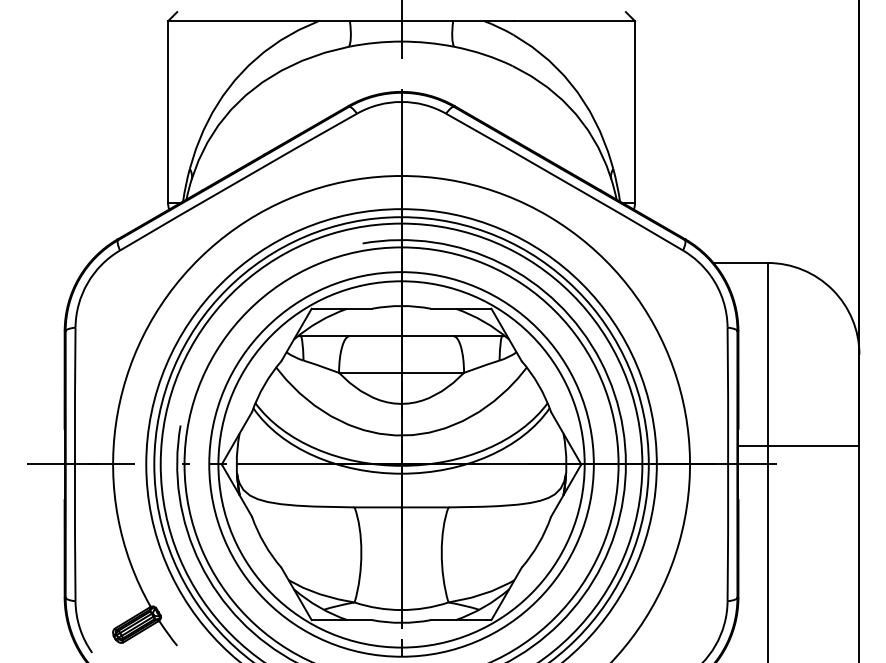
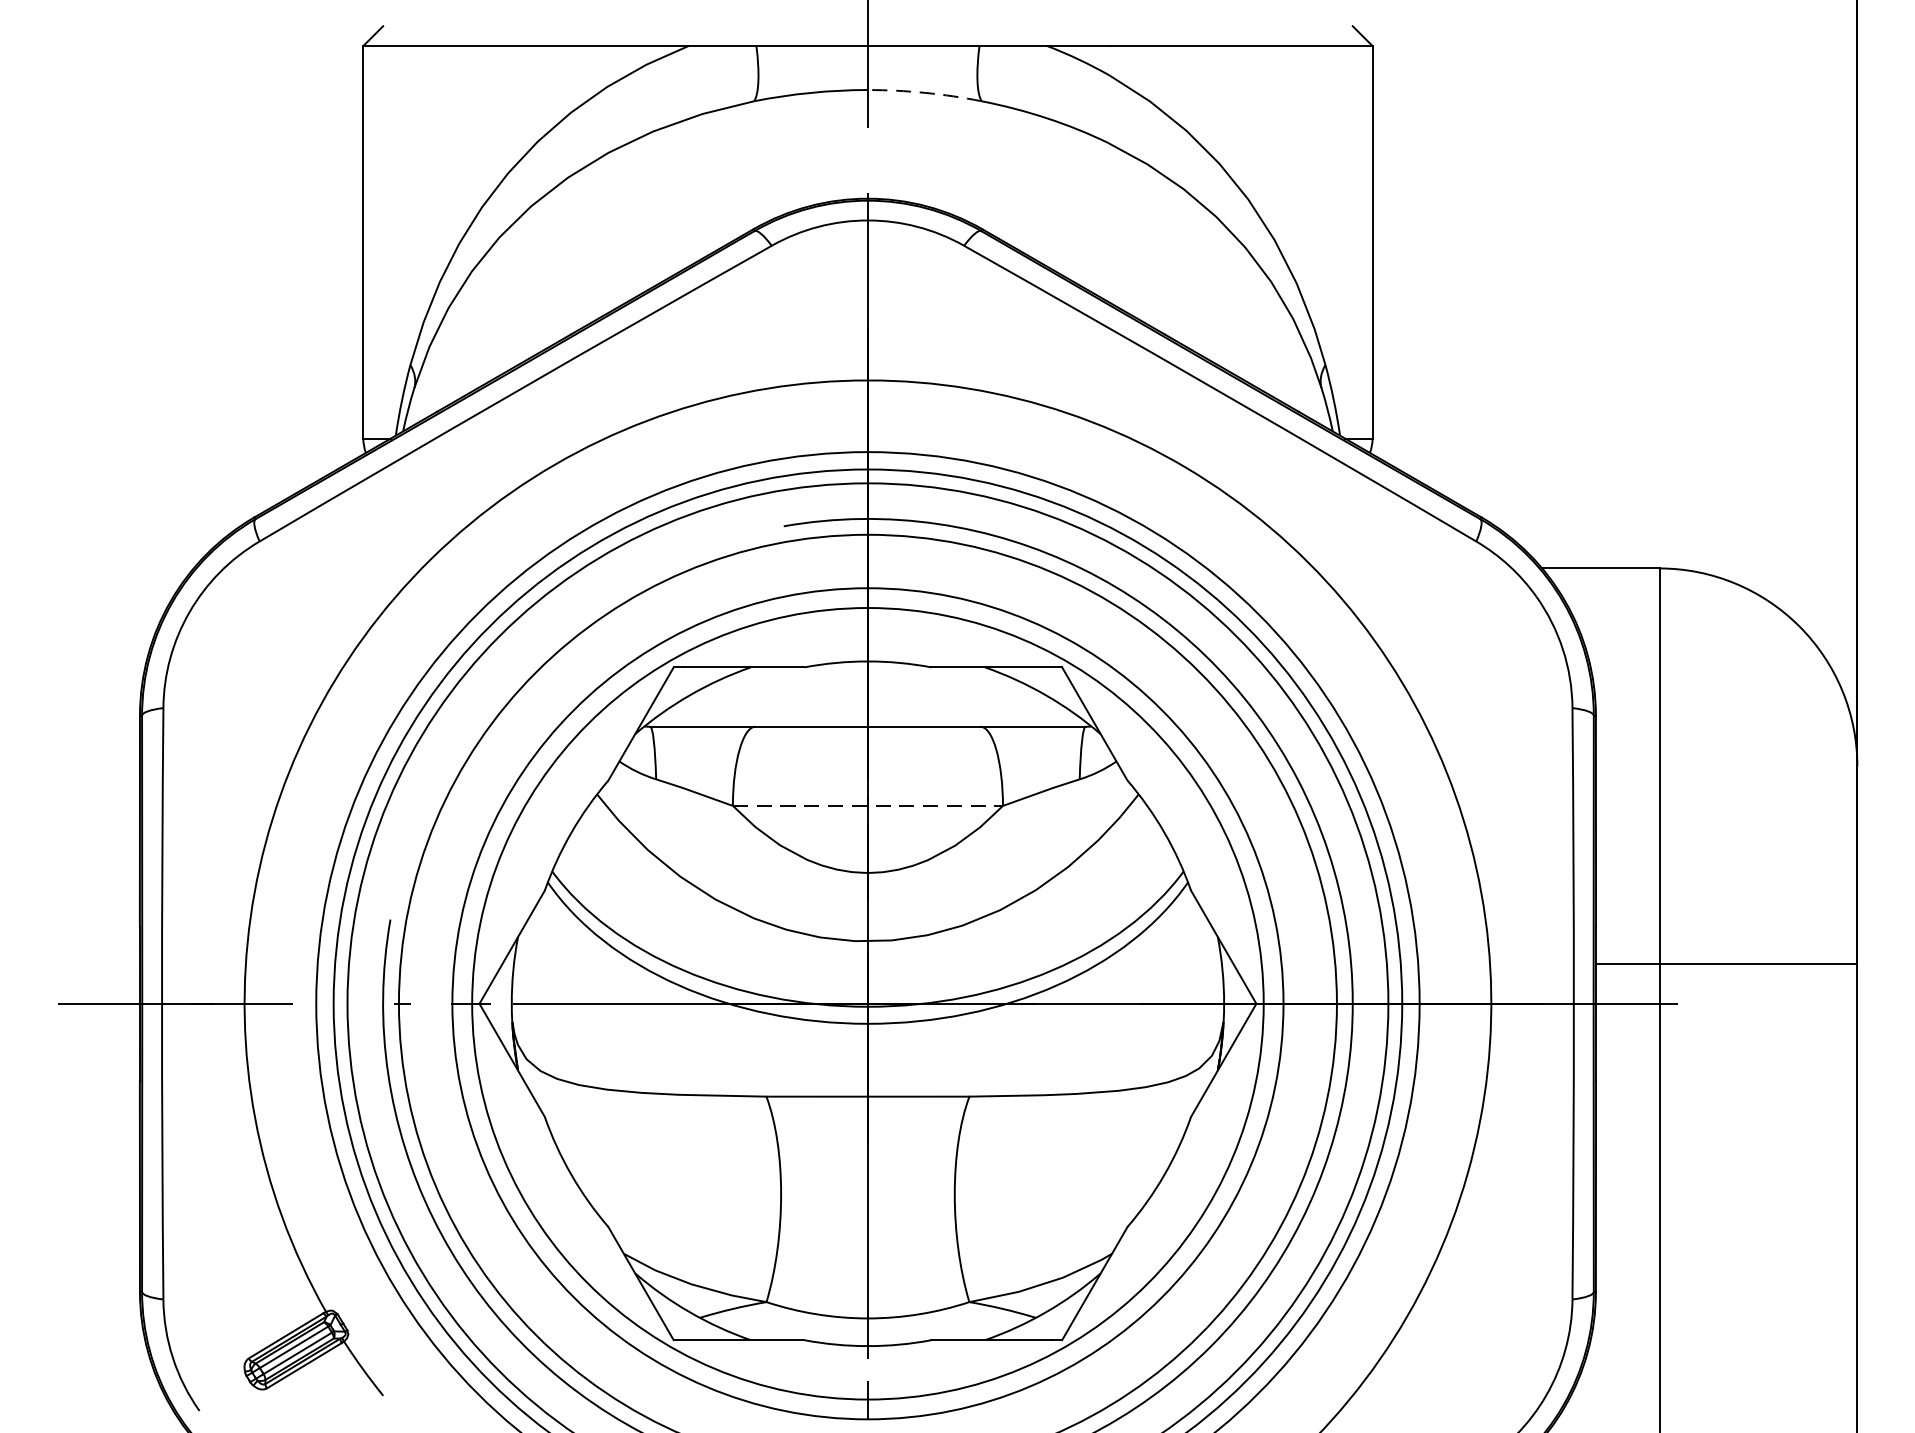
arc: (428, 42) -> (926, 91), solid -> dashed
line: (402, 372) -> (869, 805), solid -> dashed

